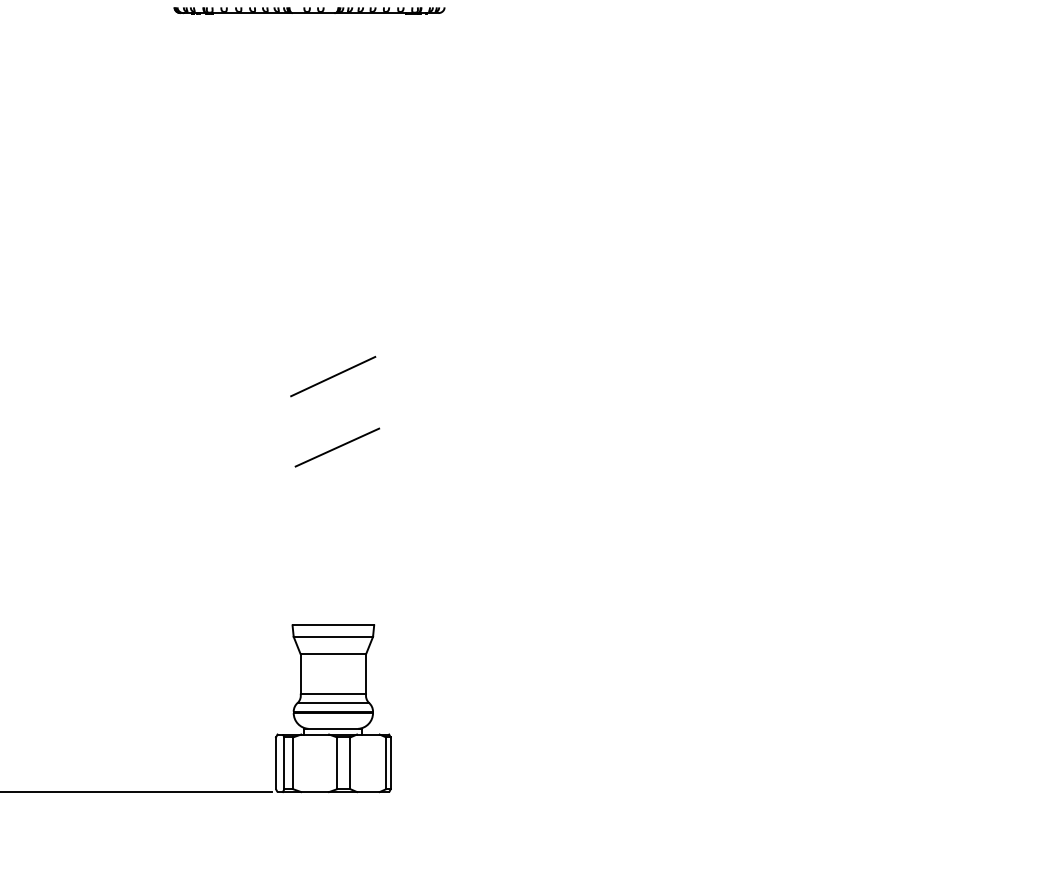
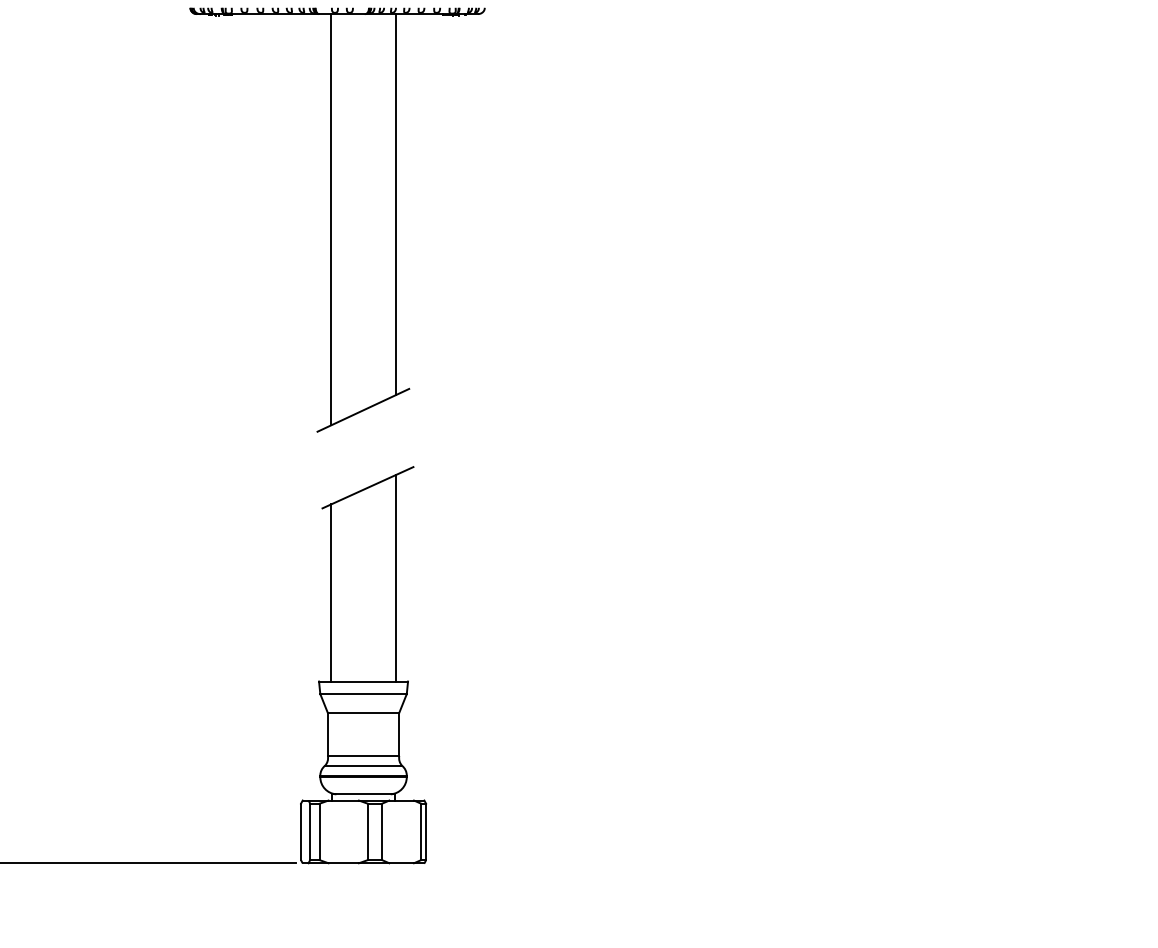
line: (362, 187) -> (395, 204), added
line: (303, 201) -> (331, 219), added
line: (362, 530) -> (395, 578), added
line: (303, 543) -> (331, 592), added

